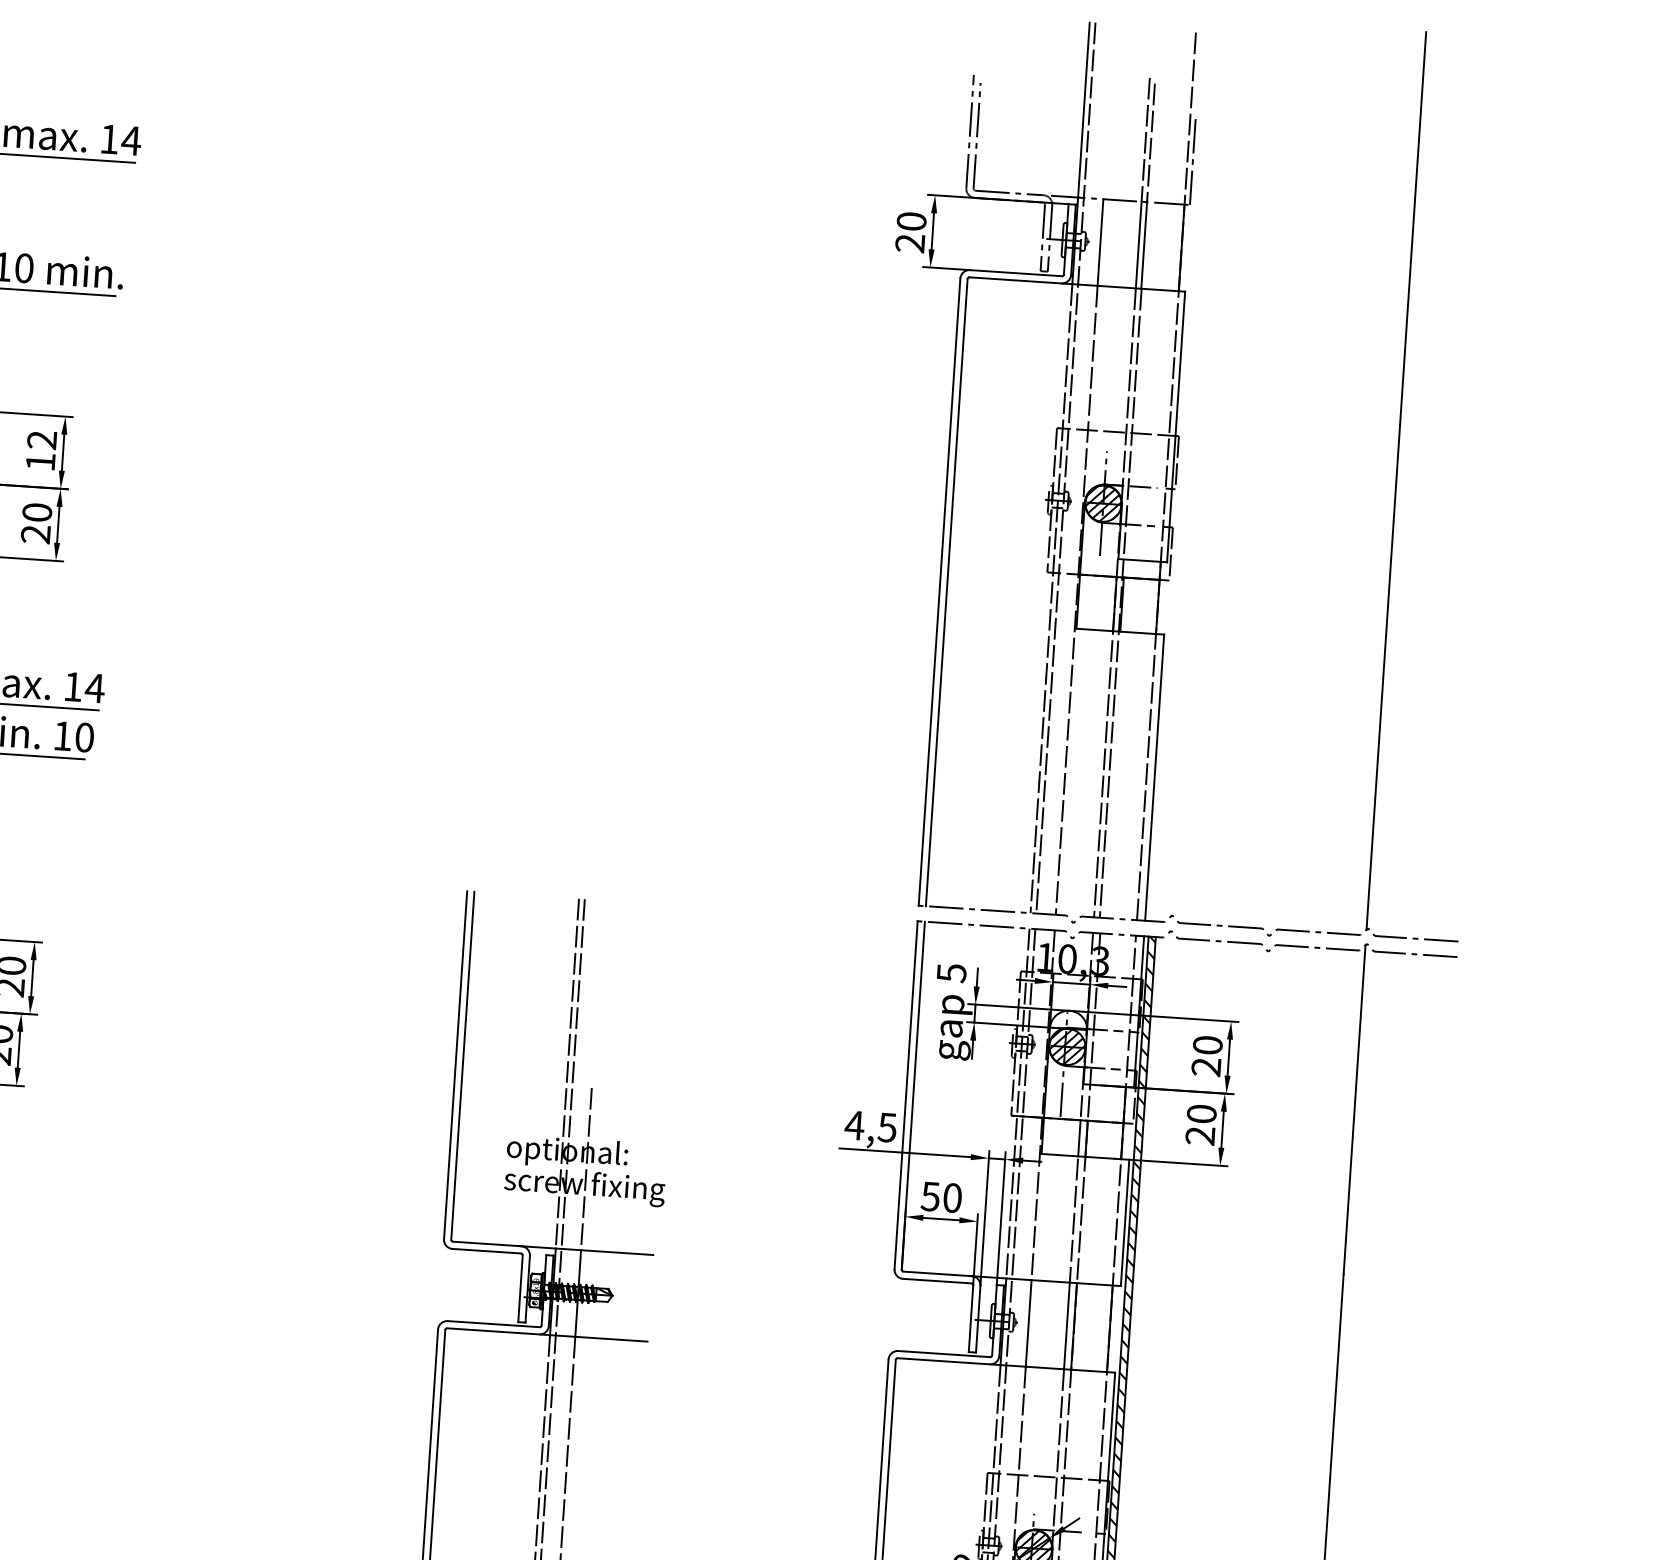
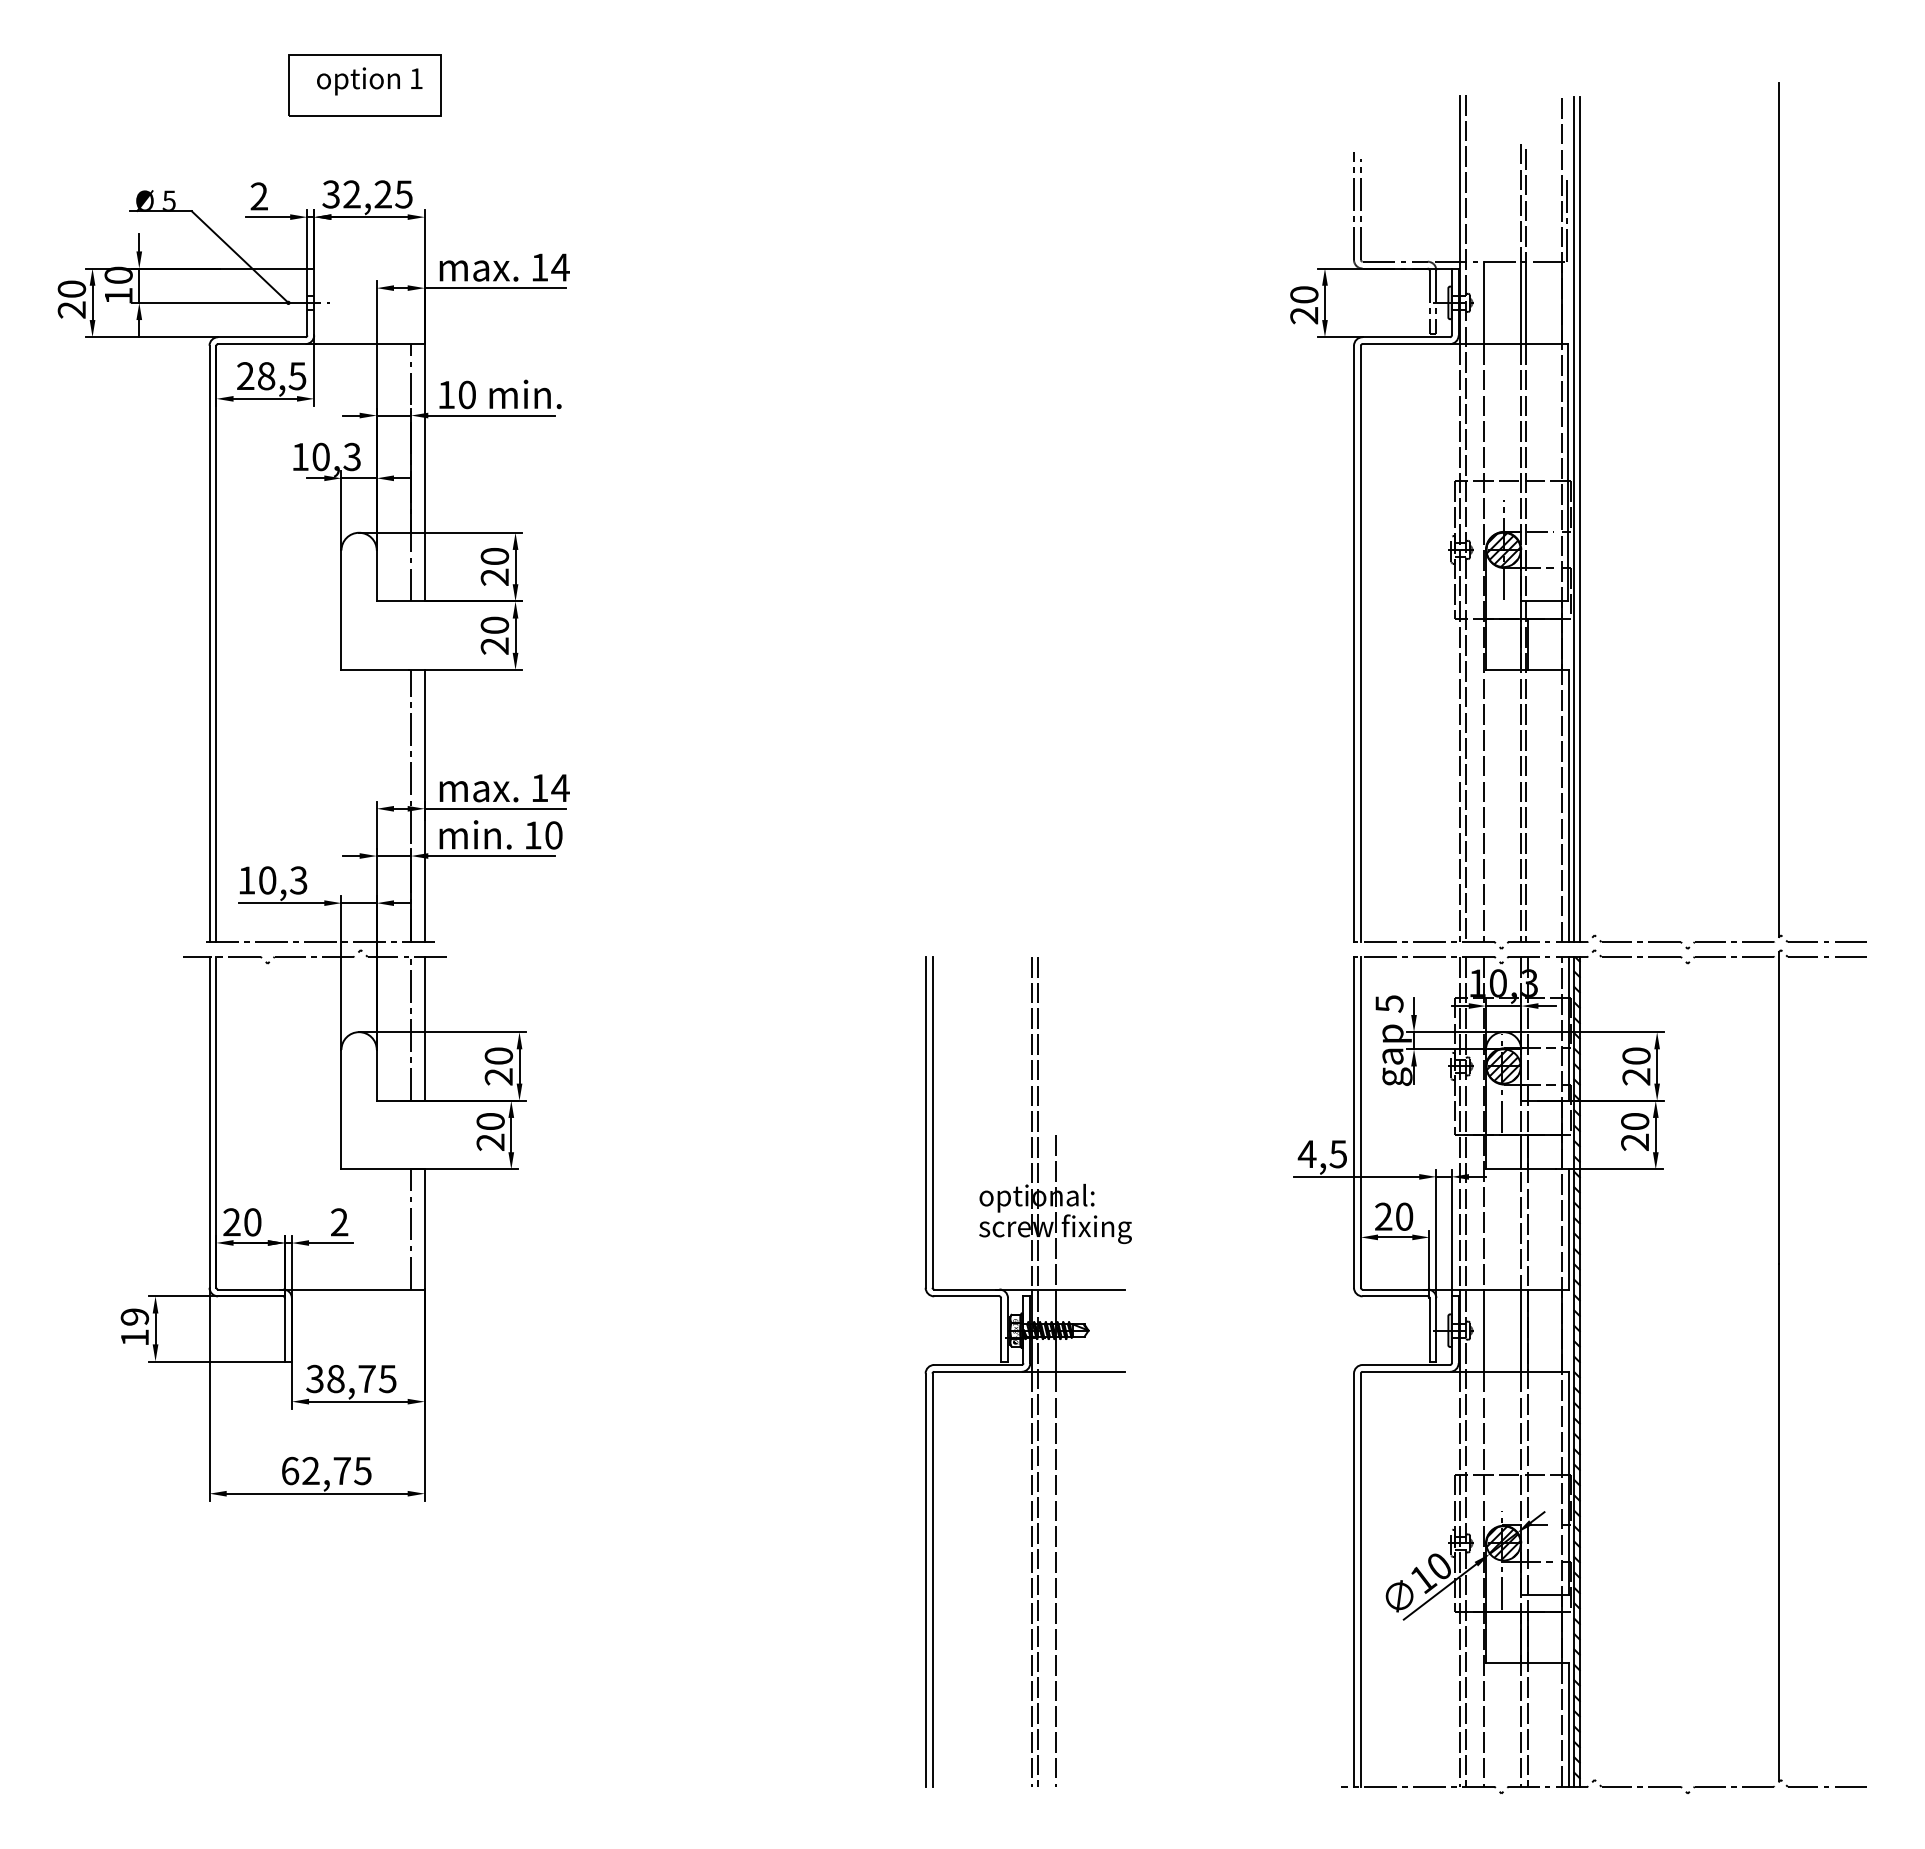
text: (41, 450) -> (494, 566), 12 -> 20
line: (1179, 476) -> (1573, 519), added
line: (1186, 477) -> (1580, 519), added
text: (930, 1196) -> (1383, 1216), 50 -> 20

